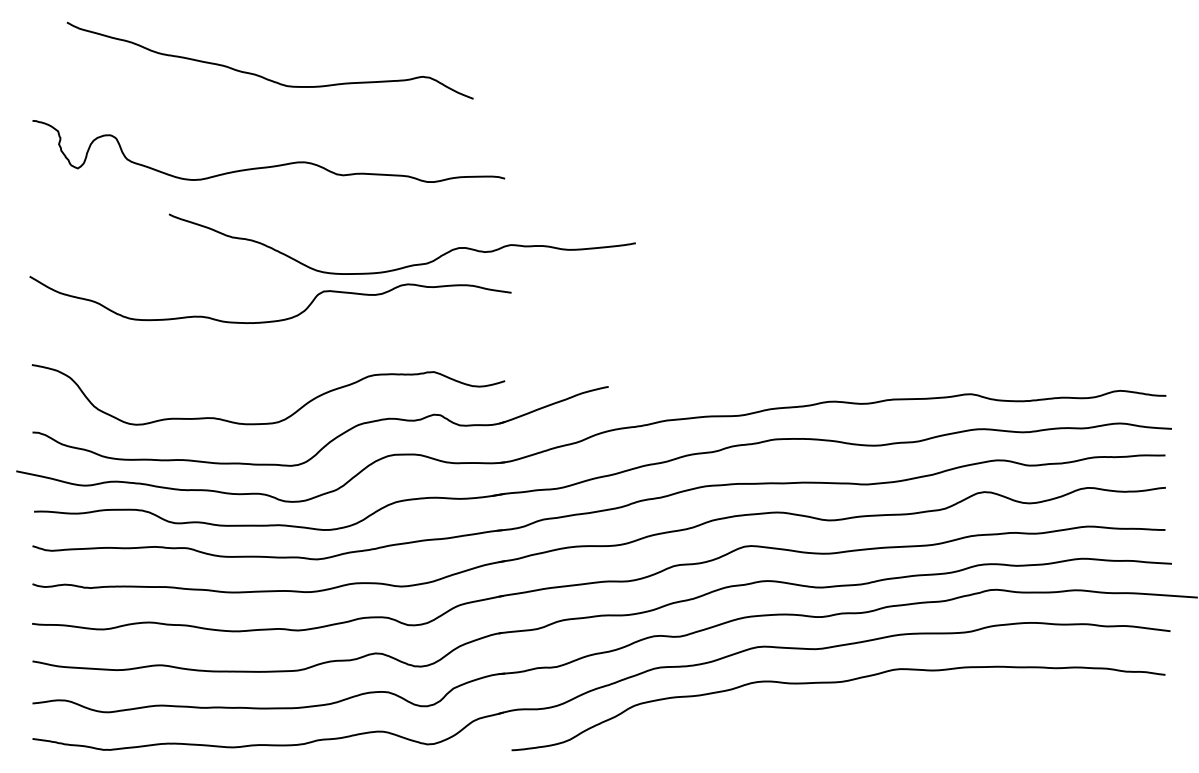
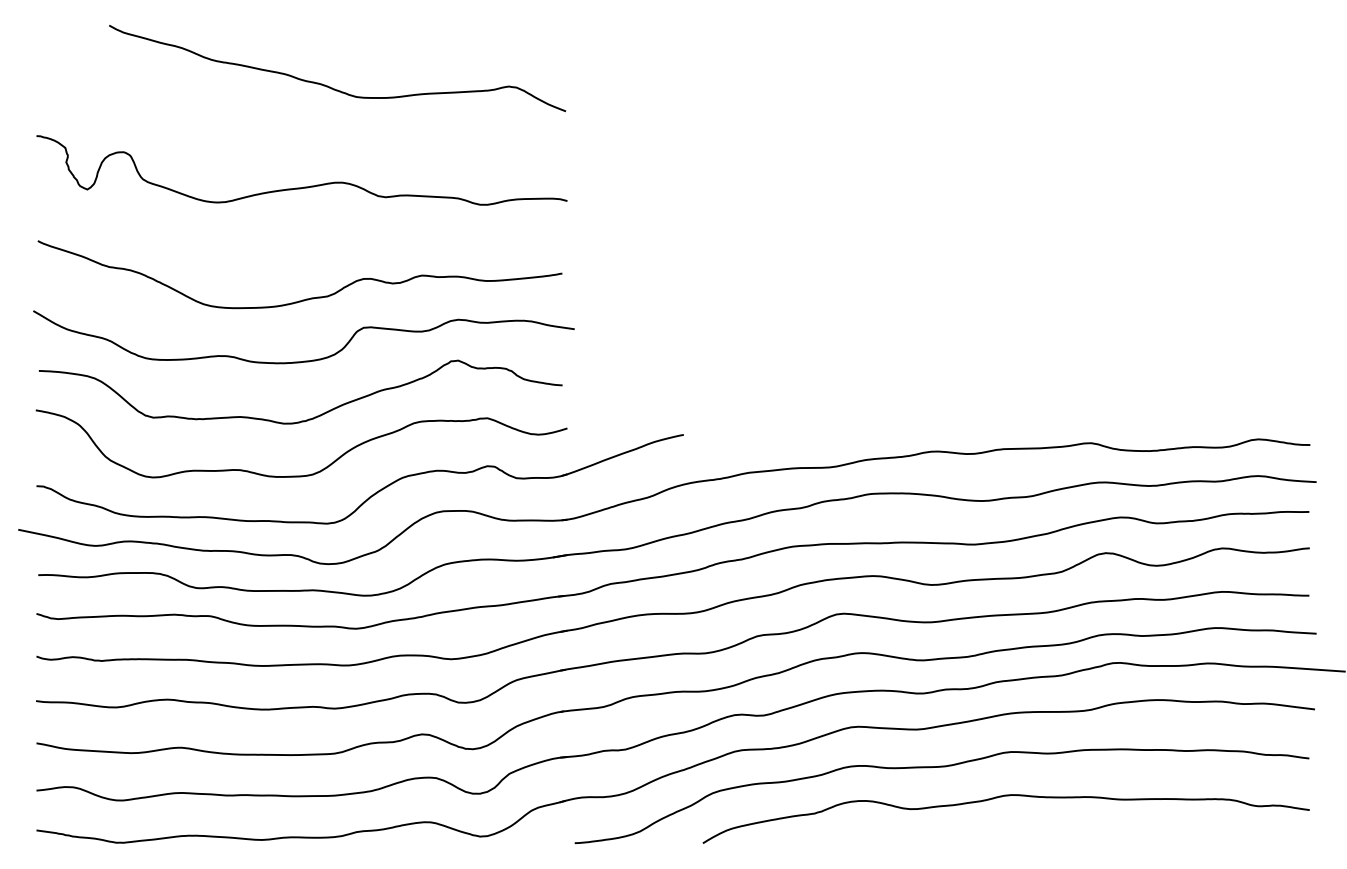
curve: (263, 76) -> (330, 86), moved
curve: (408, 265) -> (306, 298), moved
curve: (275, 372) -> (309, 418), added
curve: (892, 709) -> (1002, 797), added

